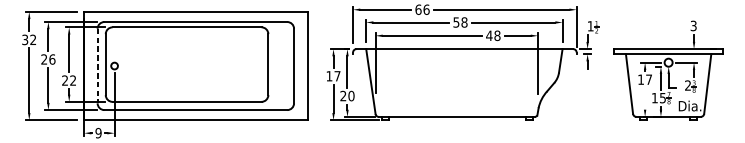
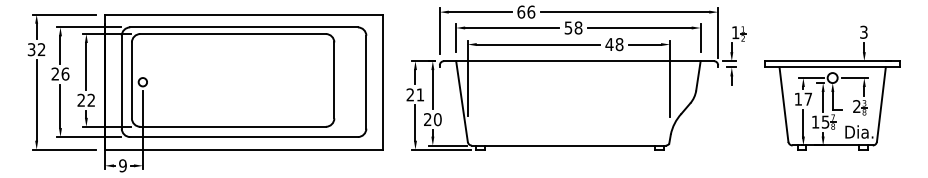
line: (97, 66) -> (121, 82), dashed -> solid
text: (332, 75) -> (414, 94), 17 -> 21
line: (645, 99) -> (803, 123), added

